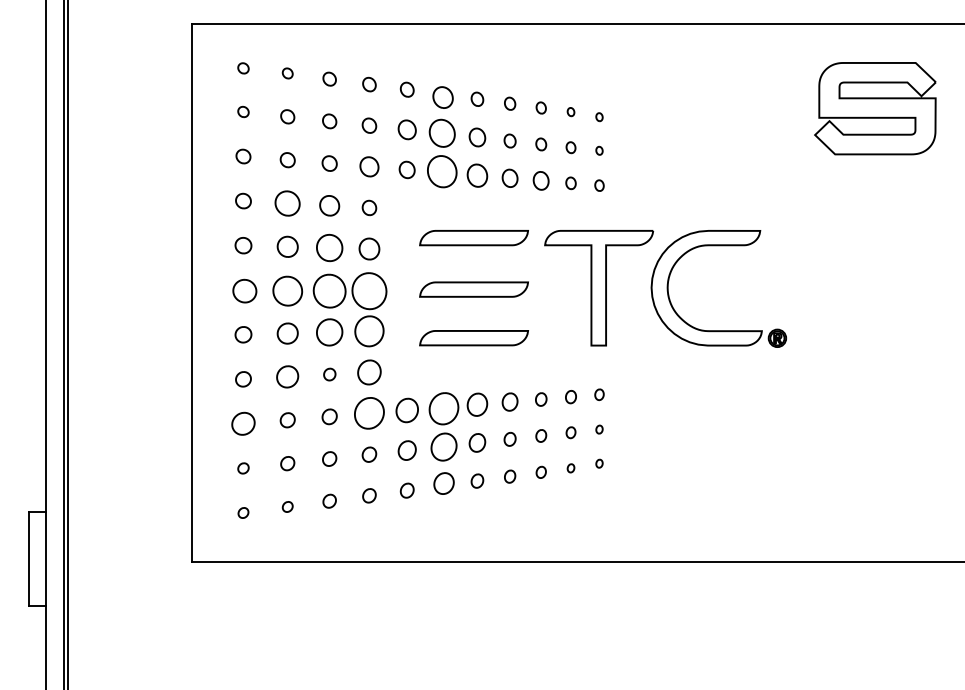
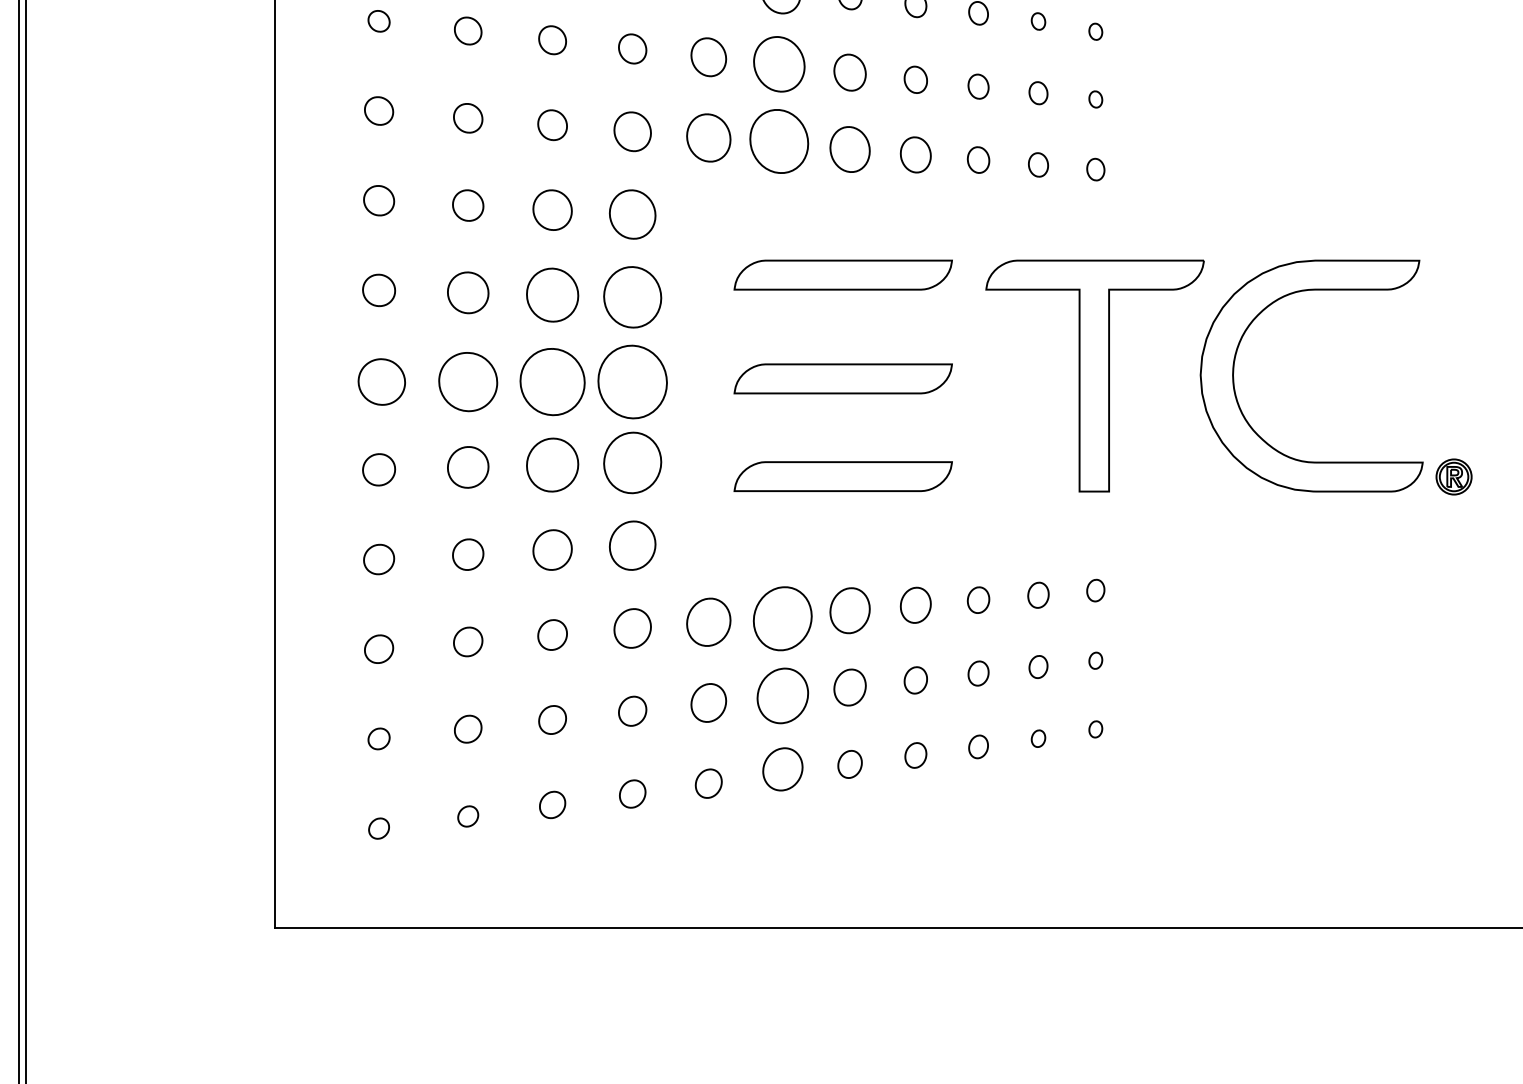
part: (406, 169) -> (707, 137), size x1.43
part: (541, 180) -> (979, 159), size x0.71
part: (287, 203) -> (467, 205), size x0.62
part: (369, 207) -> (632, 213), size x1.67
part: (369, 248) -> (632, 296), size x1.43
part: (329, 374) -> (552, 549), size x1.67
part: (287, 376) -> (467, 553), size x0.71
part: (369, 413) -> (632, 628), size x0.62
part: (243, 423) -> (379, 648), size x0.62

